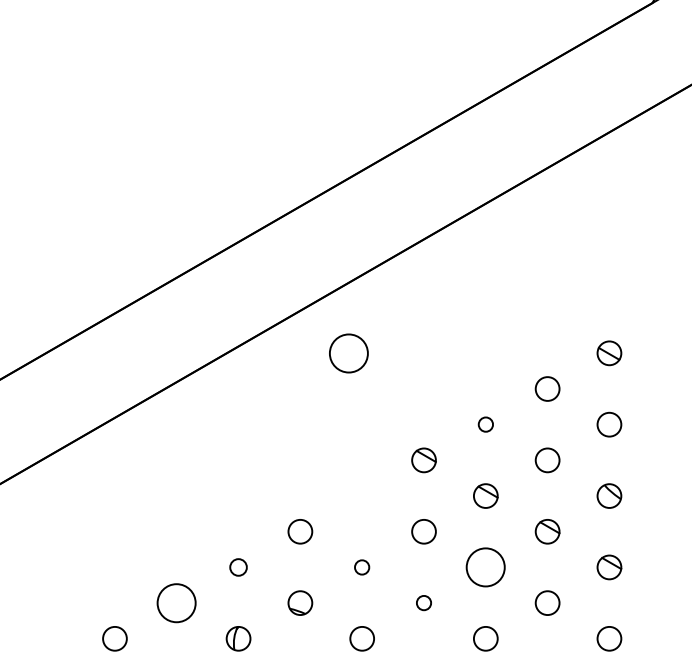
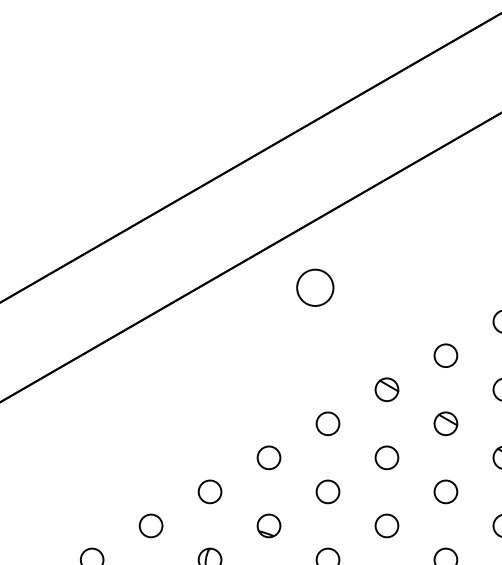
circle: (485, 424) -> (445, 355), size x1.67
circle: (361, 495) -> (327, 423), added
circle: (238, 567) -> (209, 491), size x1.43
circle: (361, 567) -> (327, 491), size x1.67
circle: (485, 567) -> (445, 491), size x0.62
circle: (176, 602) -> (150, 525), size x0.62
circle: (423, 602) -> (386, 525), size x1.67

